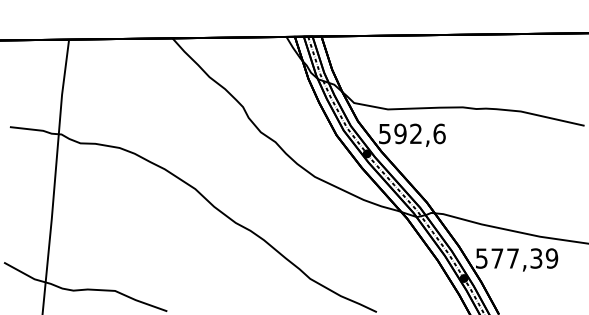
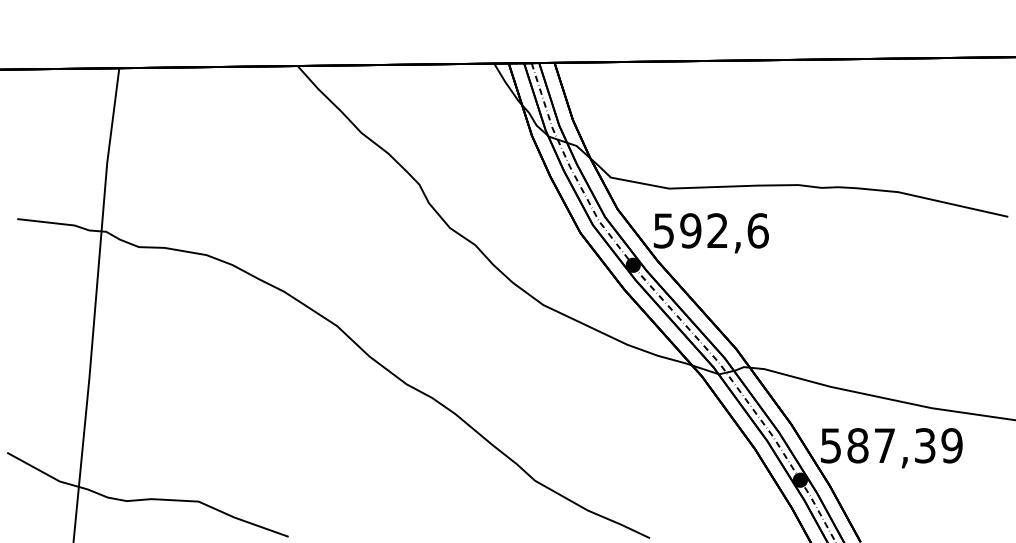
text: (497, 258) -> (858, 445), 577,39 -> 587,39

